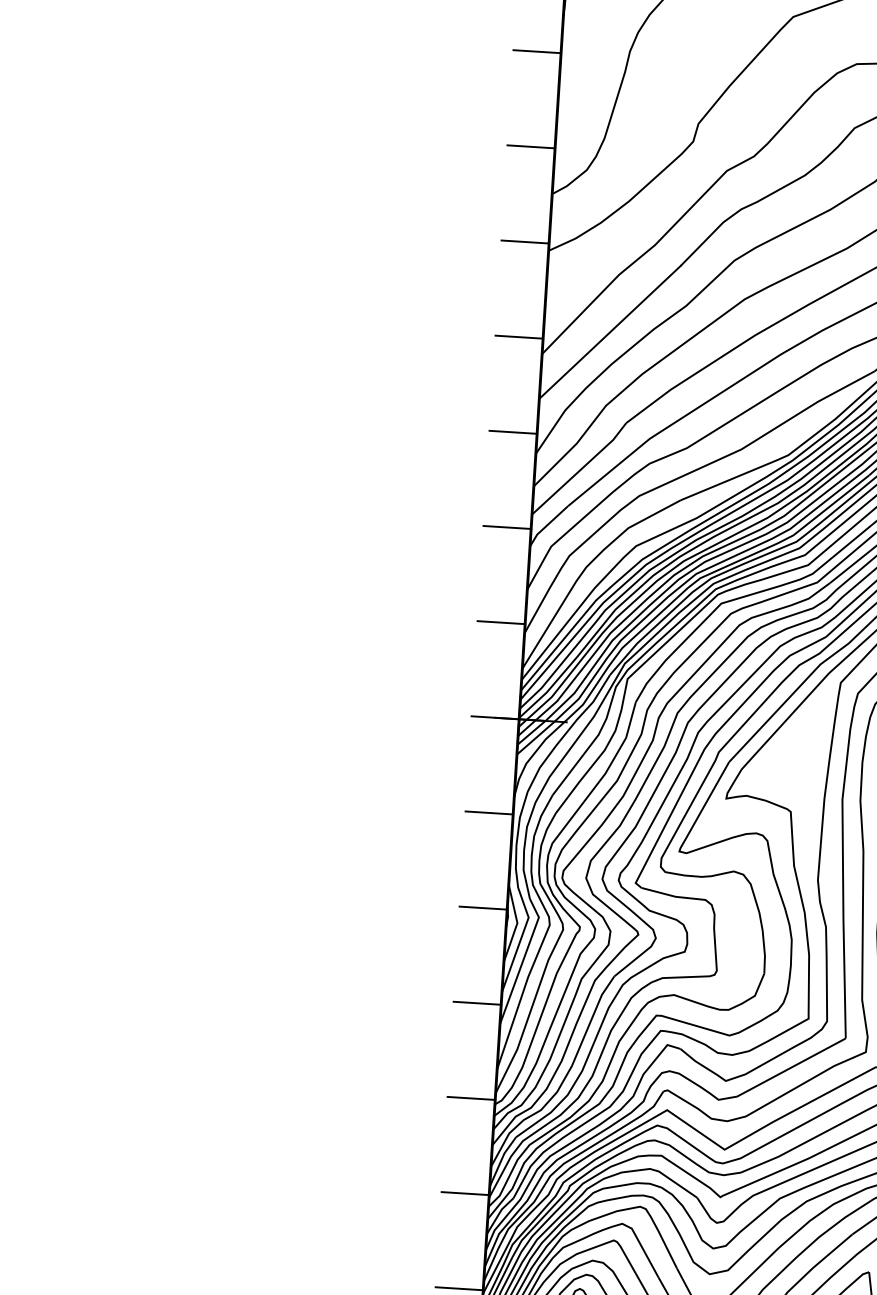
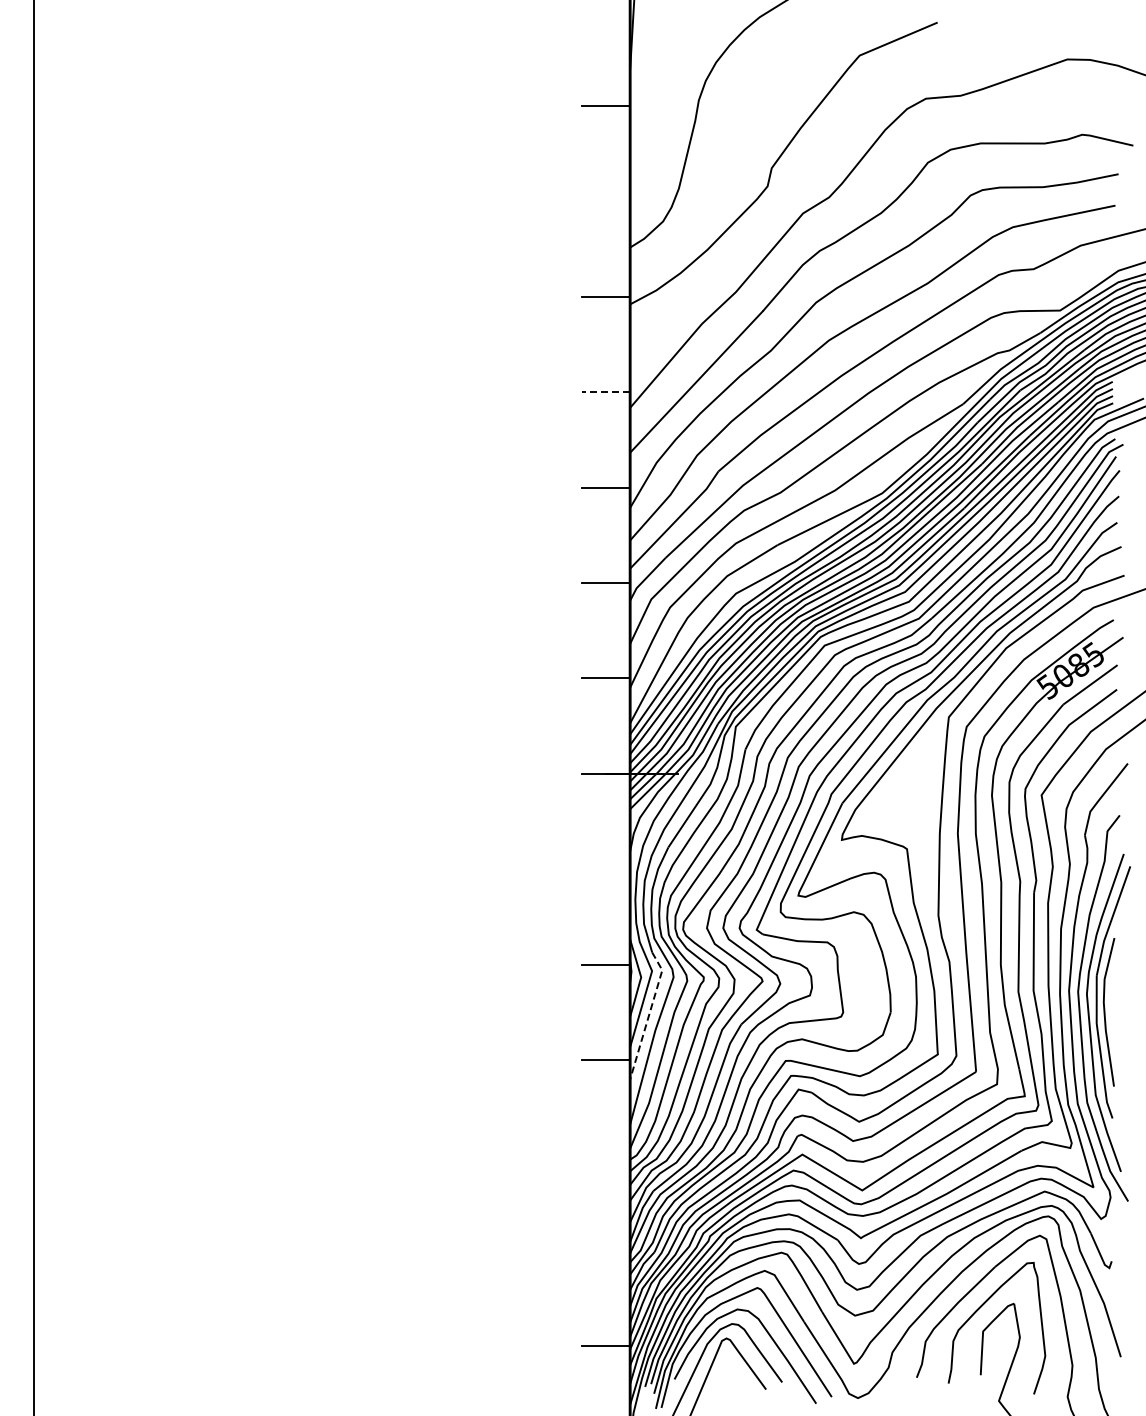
line: (531, 146) -> (606, 201), removed
line: (519, 337) -> (606, 392), solid -> dashed
line: (489, 813) -> (606, 869), removed
line: (523, 960) -> (649, 1014), solid -> dashed
line: (471, 1098) -> (606, 1155), removed
line: (465, 1193) -> (606, 1250), removed

